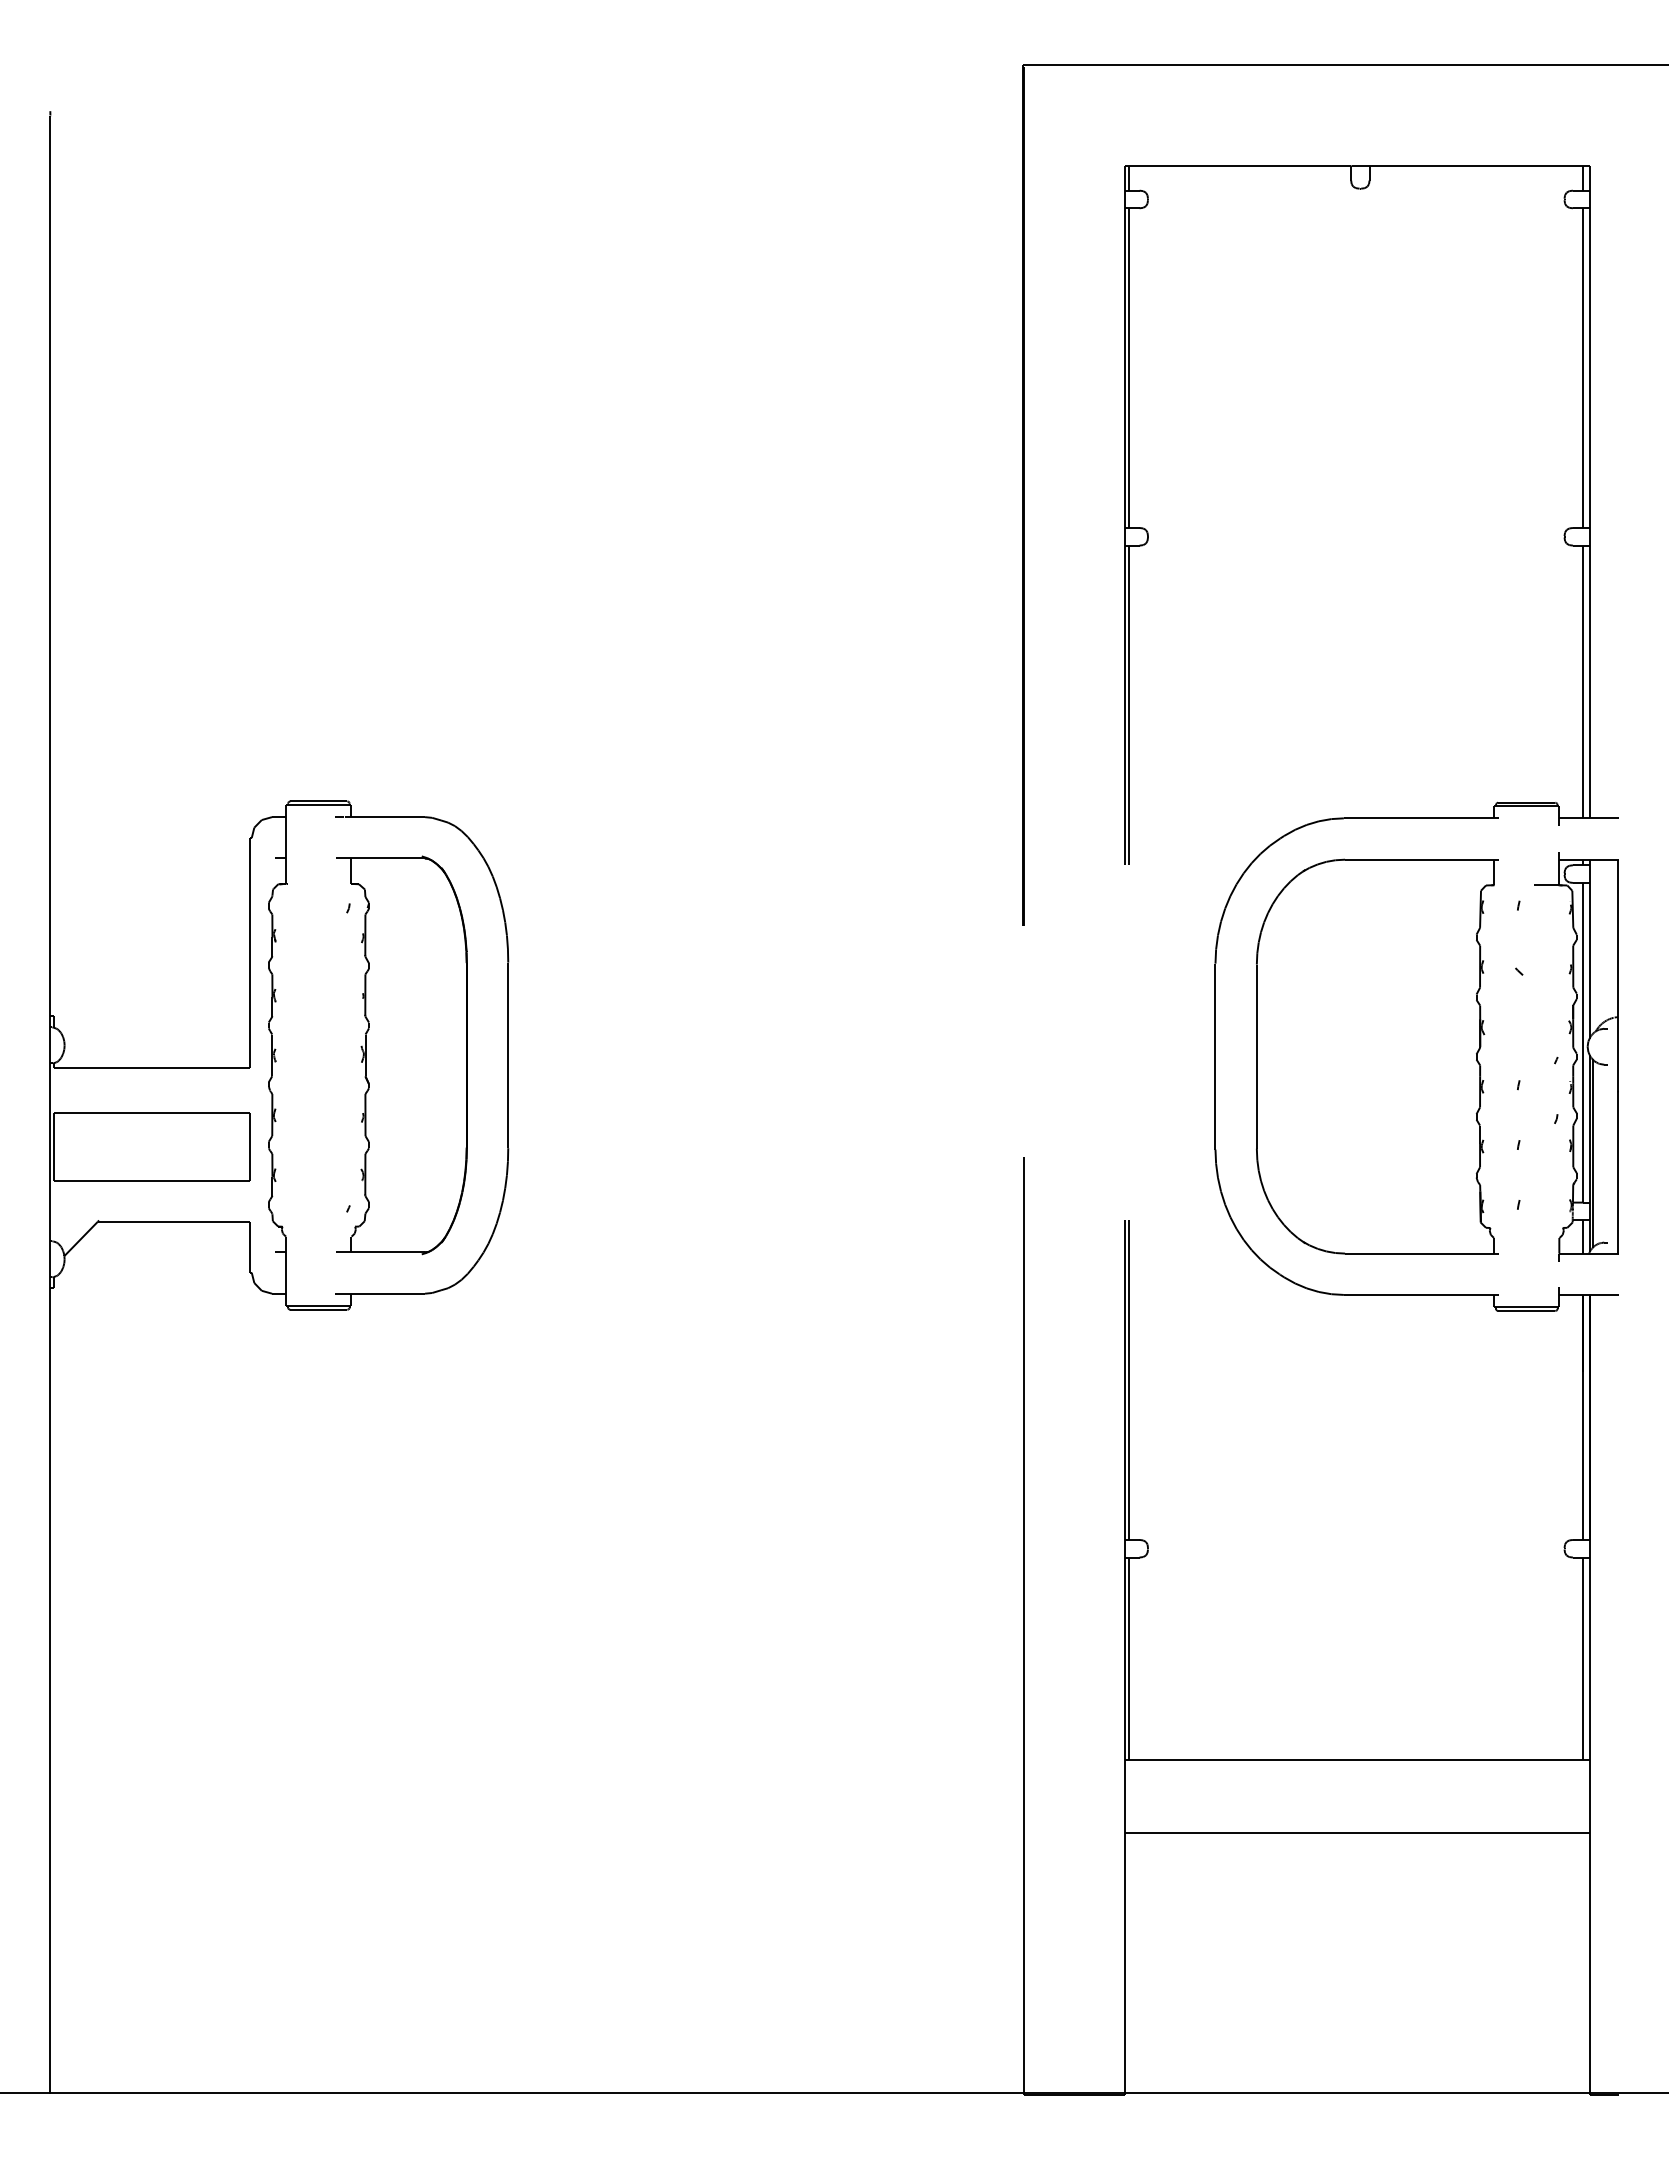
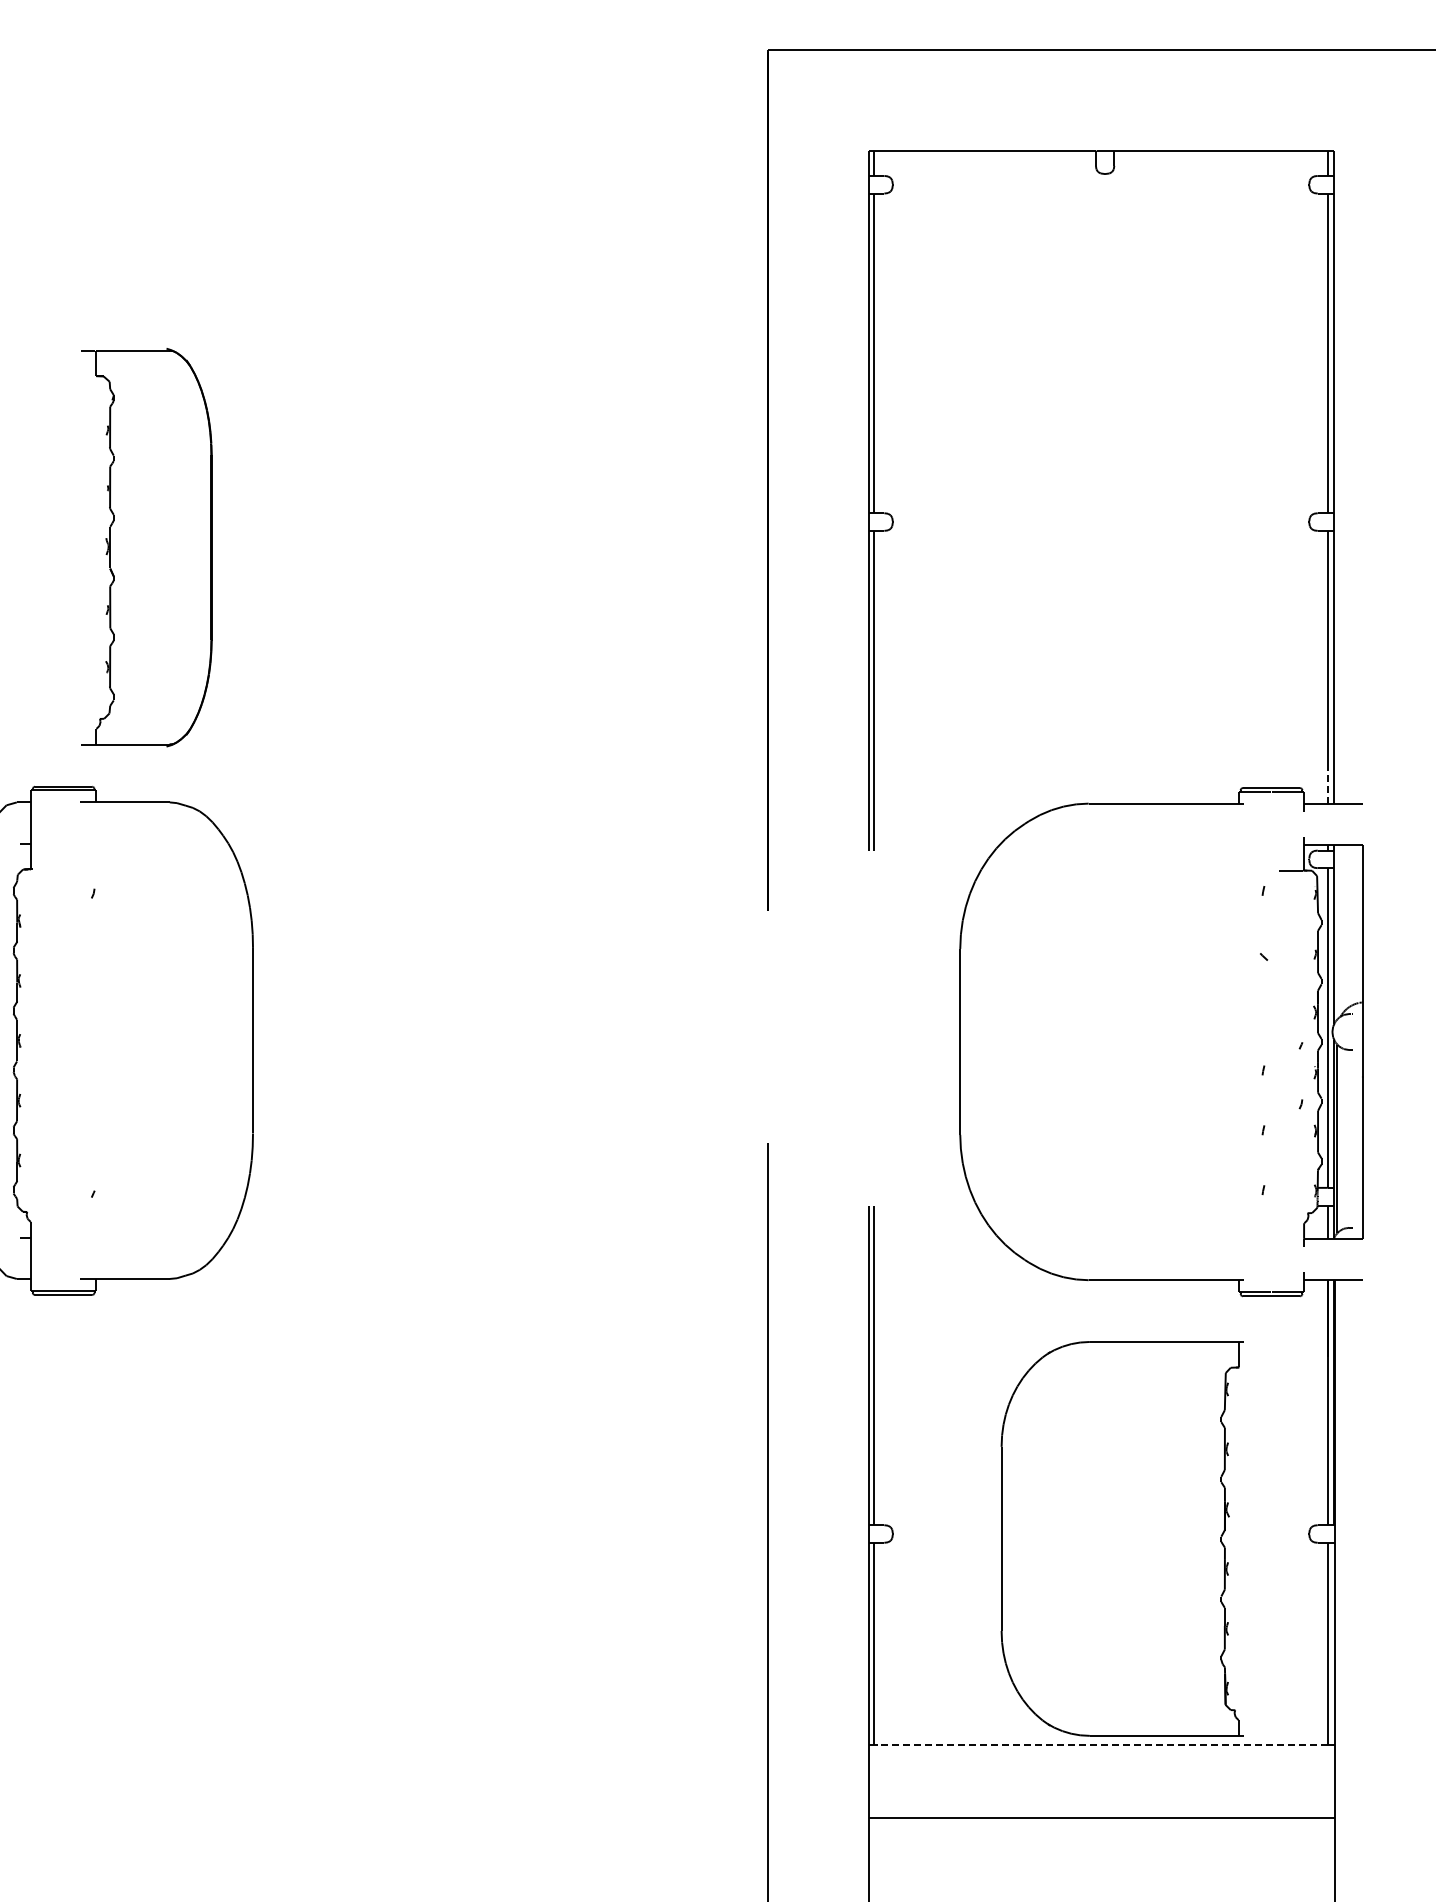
line: (1583, 799) -> (1328, 784), solid -> dashed
part: (401, 1055) -> (146, 547), moved
part: (1377, 1056) -> (1122, 1538), moved
line: (1358, 1759) -> (1103, 1744), solid -> dashed

